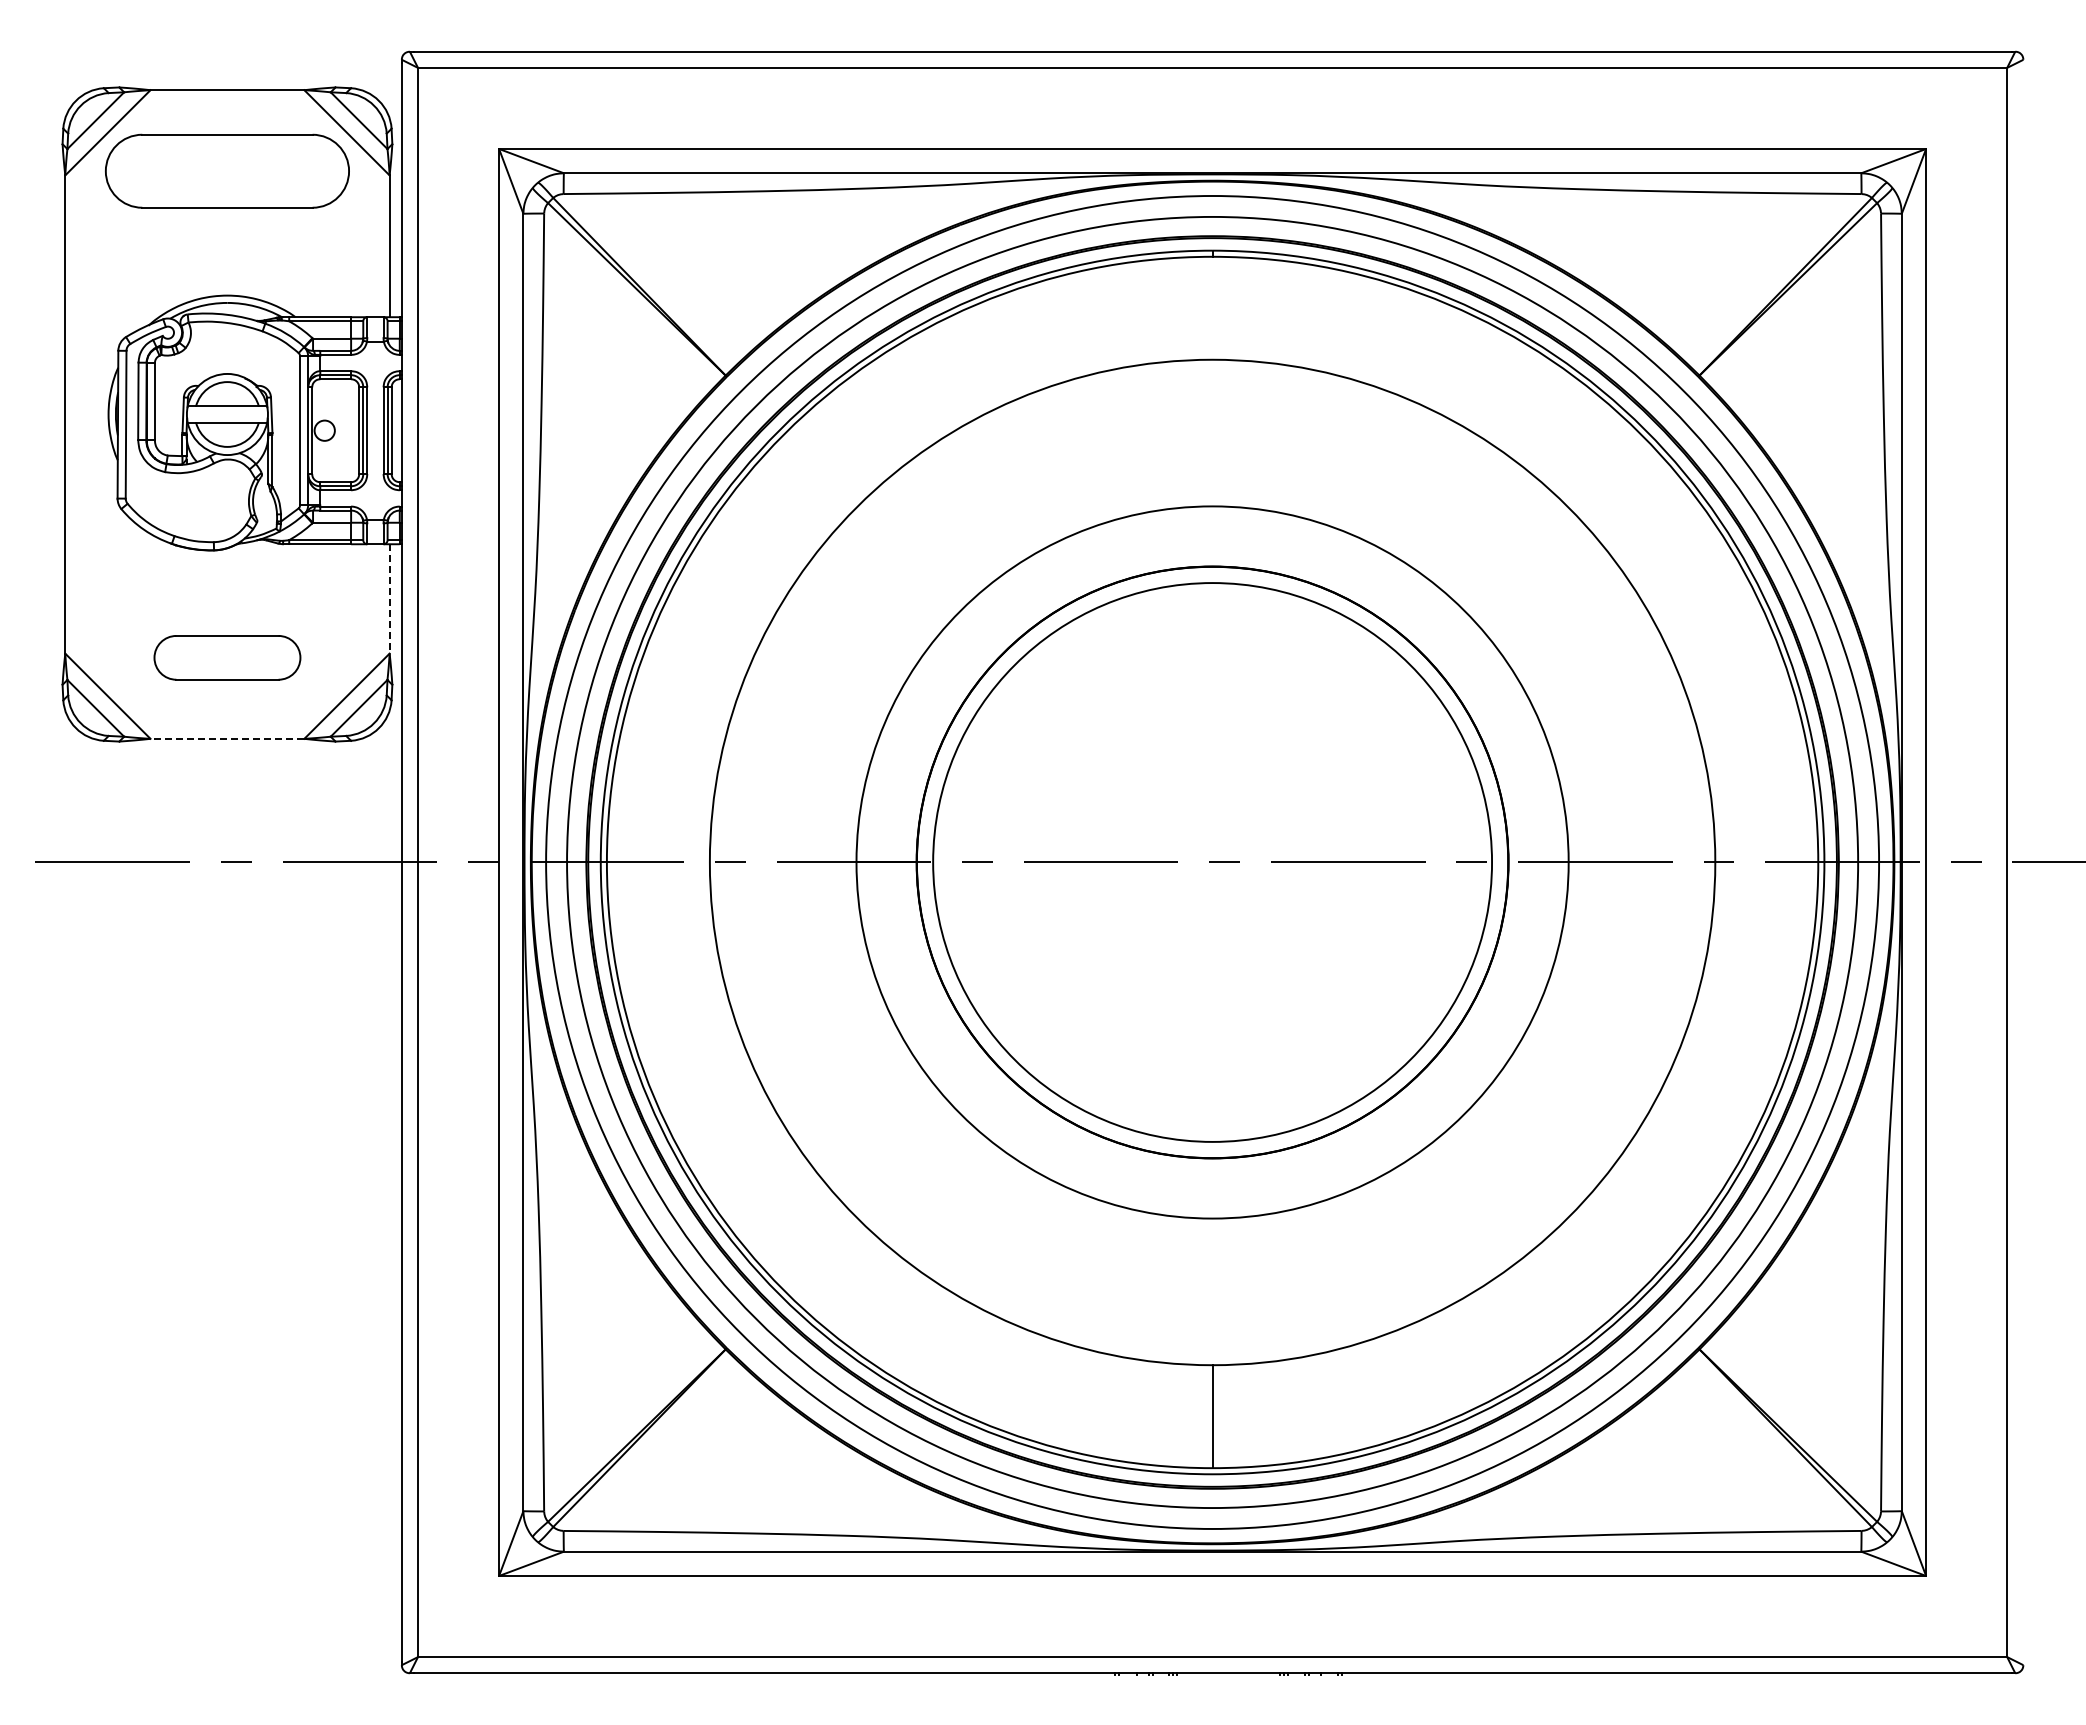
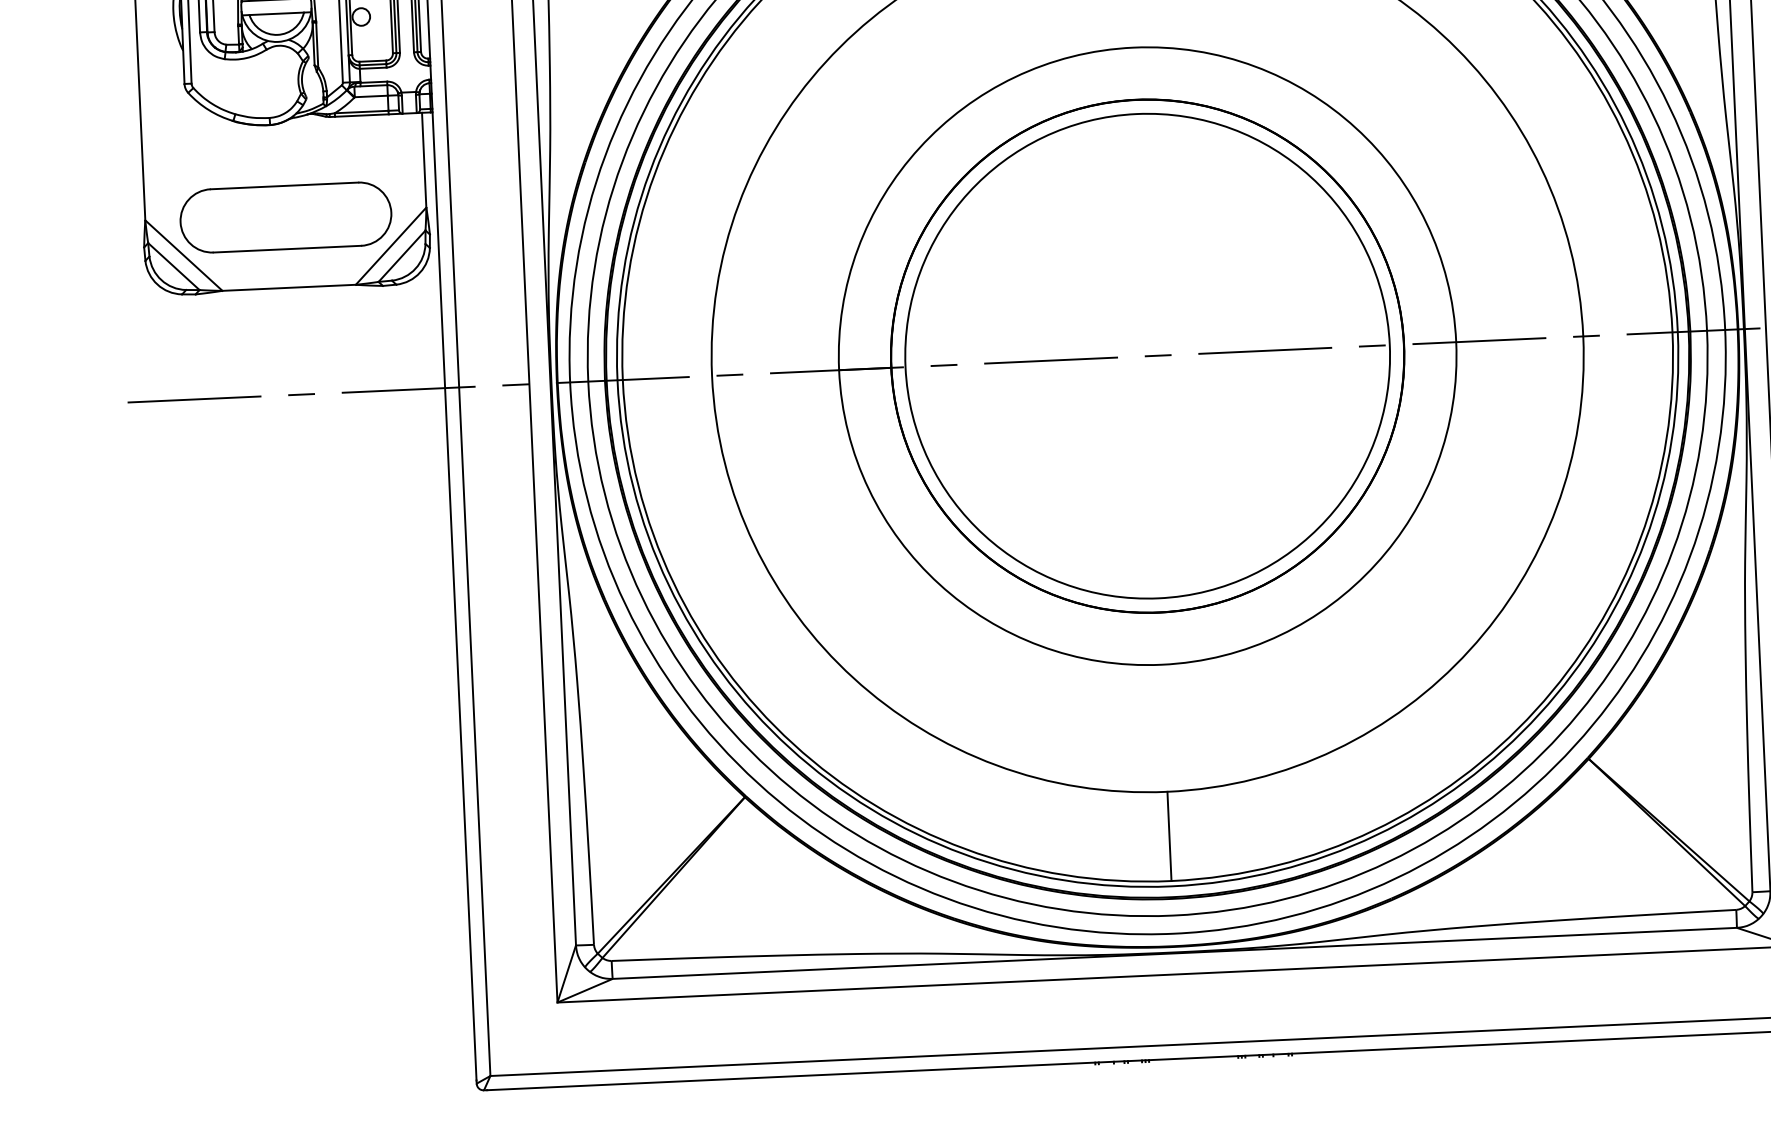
line: (389, 598) -> (424, 159), dashed -> solid
part: (227, 657) -> (286, 217), size x1.67
line: (227, 738) -> (289, 287), dashed -> solid

